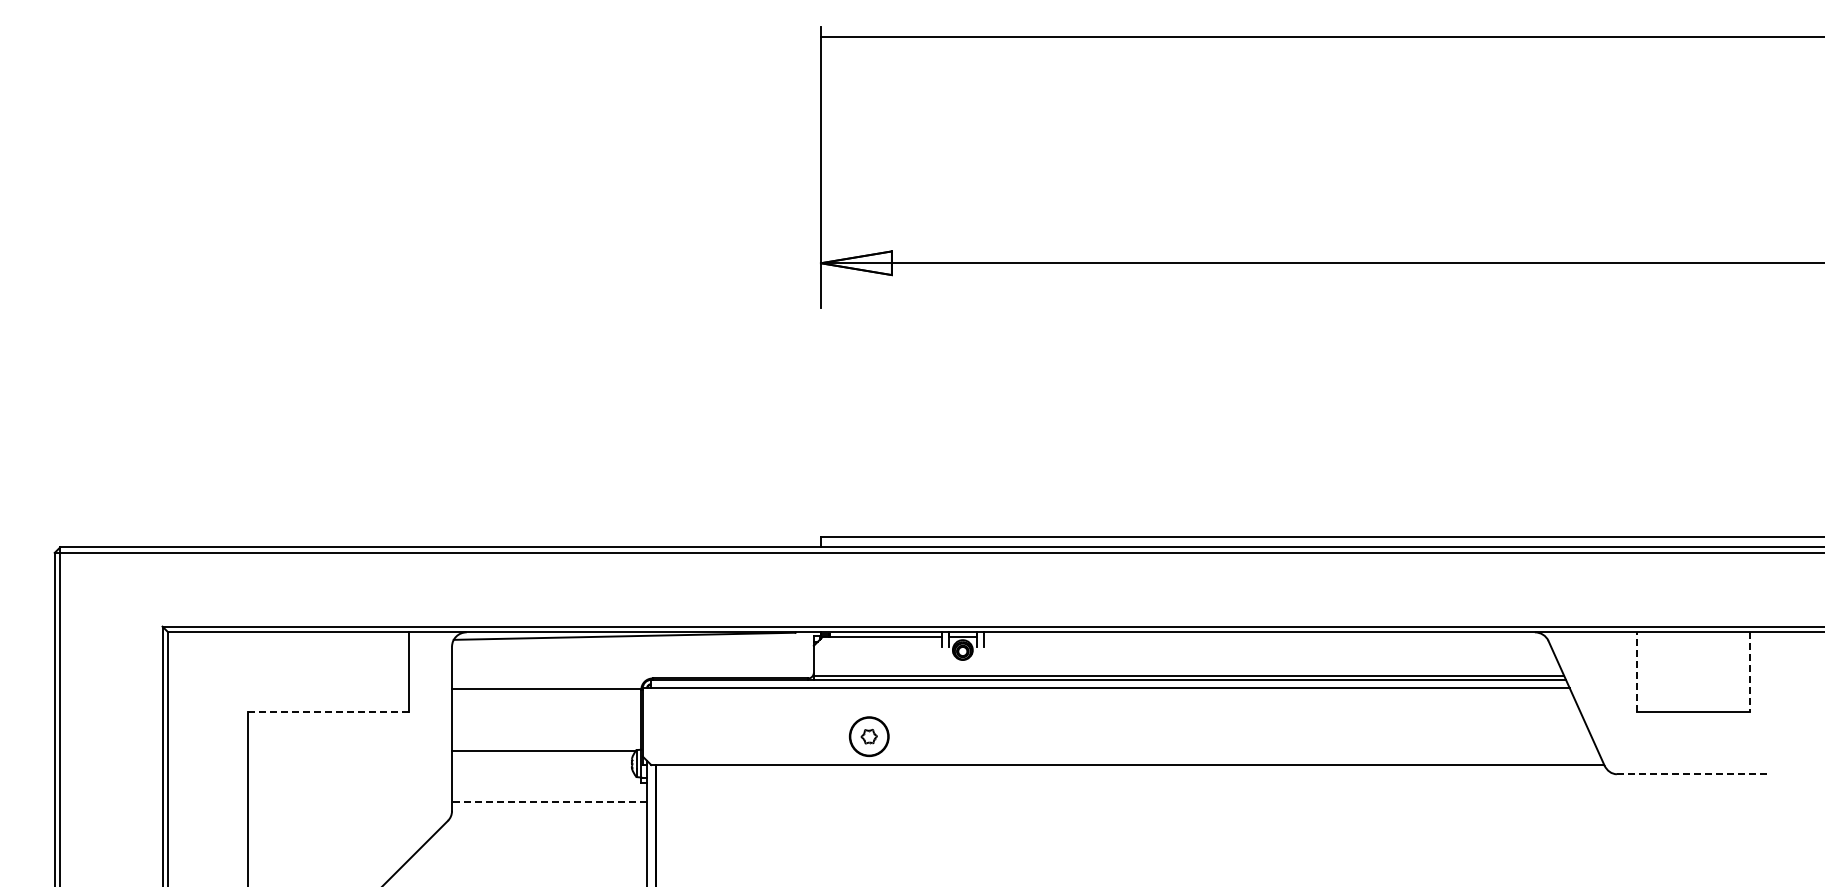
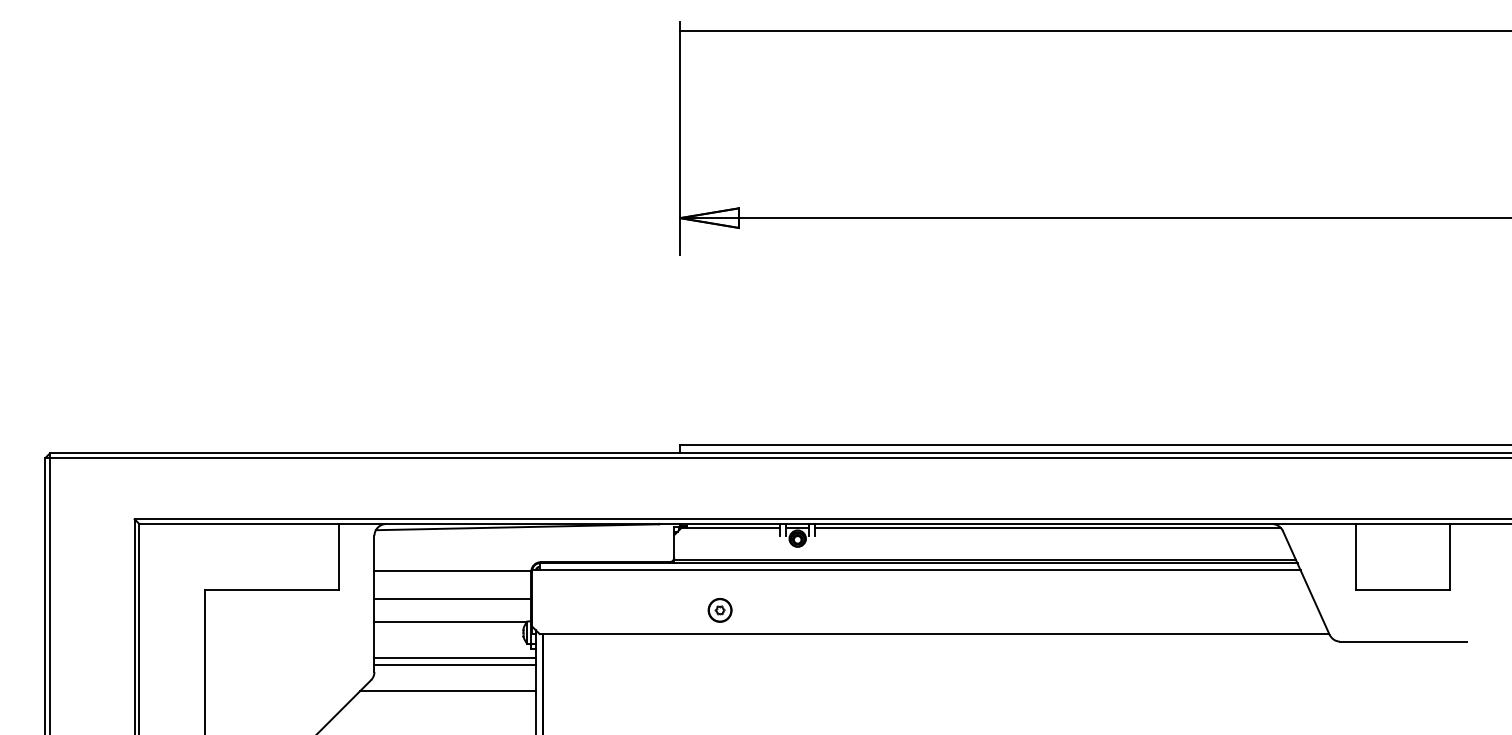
line: (1265, 637) -> (1048, 528), added
line: (1636, 672) -> (1355, 557), dashed -> solid
line: (1750, 672) -> (1450, 557), dashed -> solid
line: (328, 711) -> (272, 589), dashed -> solid
line: (546, 722) -> (452, 598), added
part: (868, 736) -> (719, 610), size x0.71
line: (1693, 774) -> (1403, 641), dashed -> solid
line: (549, 793) -> (455, 657), added
line: (549, 802) -> (455, 664), dashed -> solid
line: (540, 834) -> (447, 691), added

